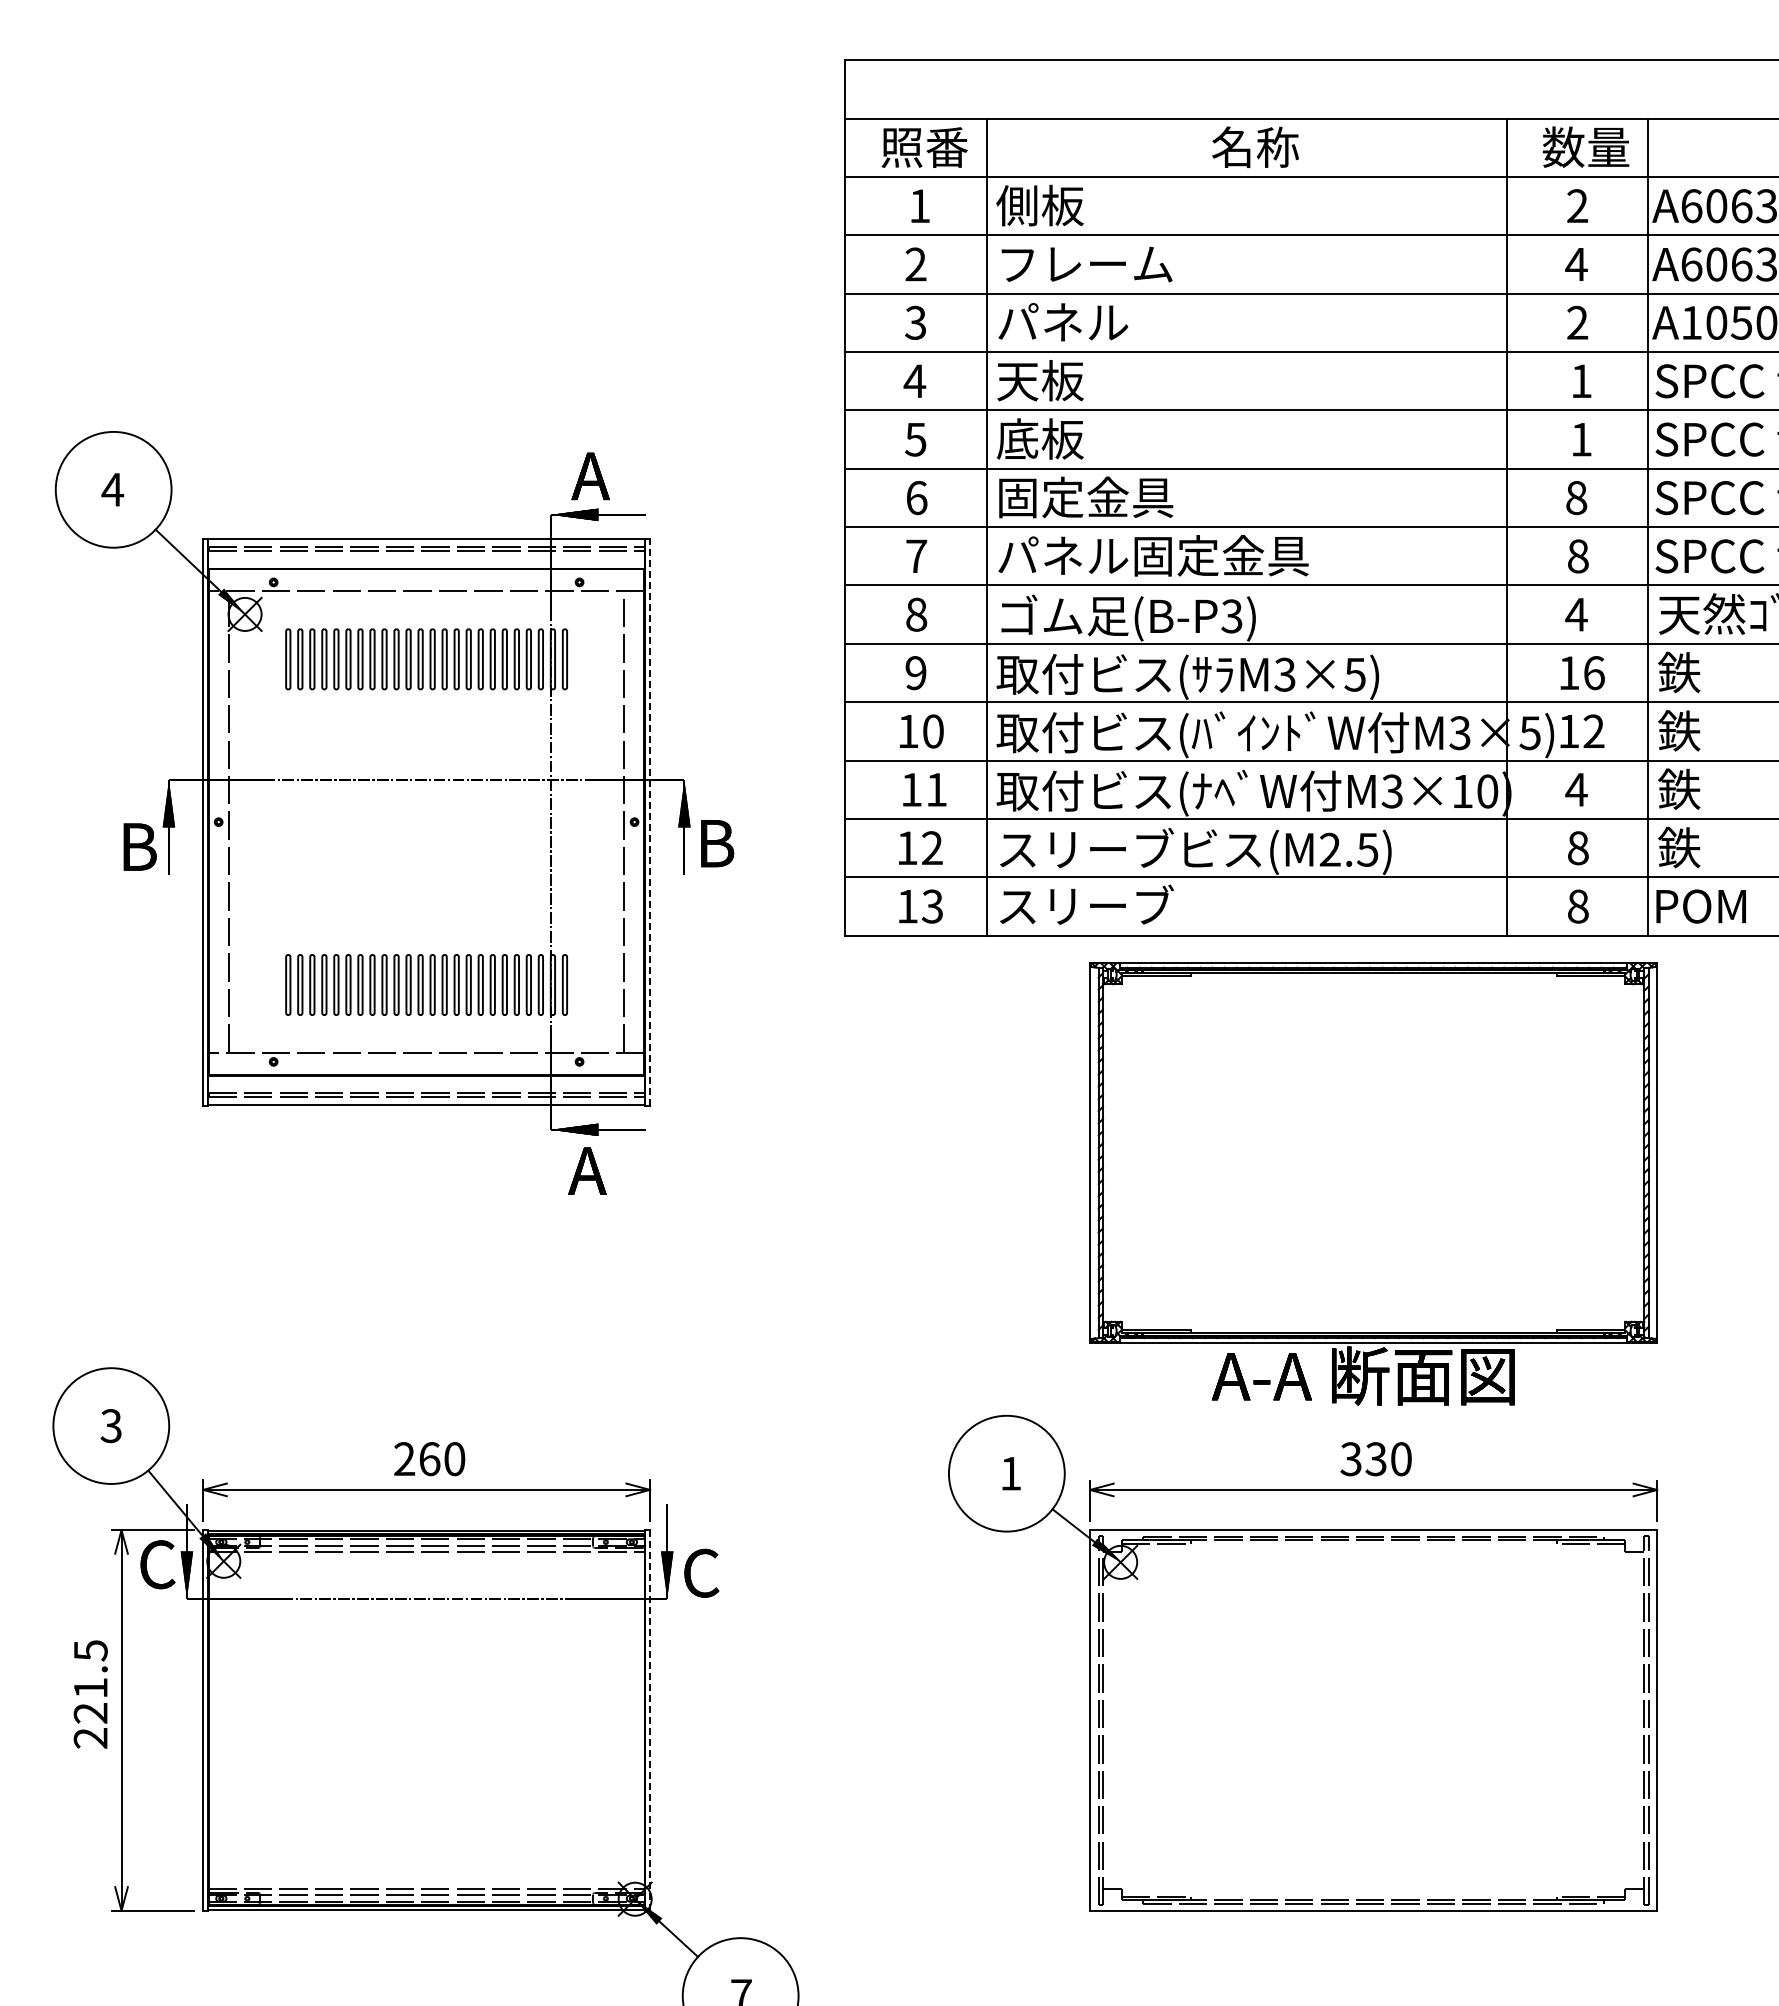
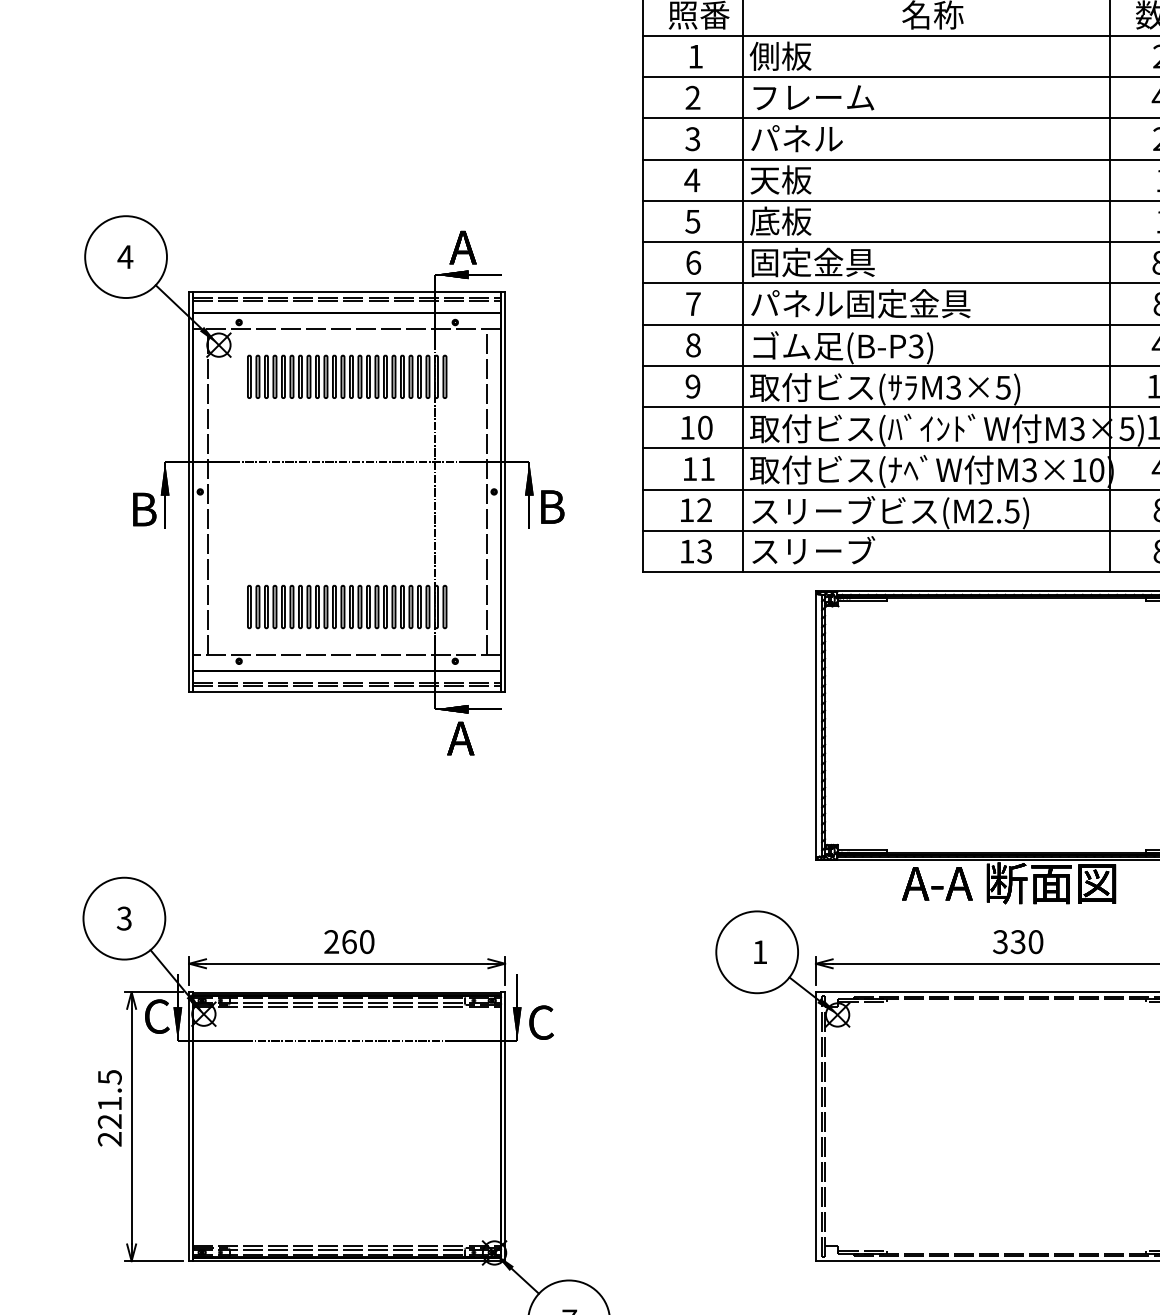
line: (650, 822) -> (505, 492), dashed -> solid
line: (650, 1720) -> (505, 1126), dashed -> solid

